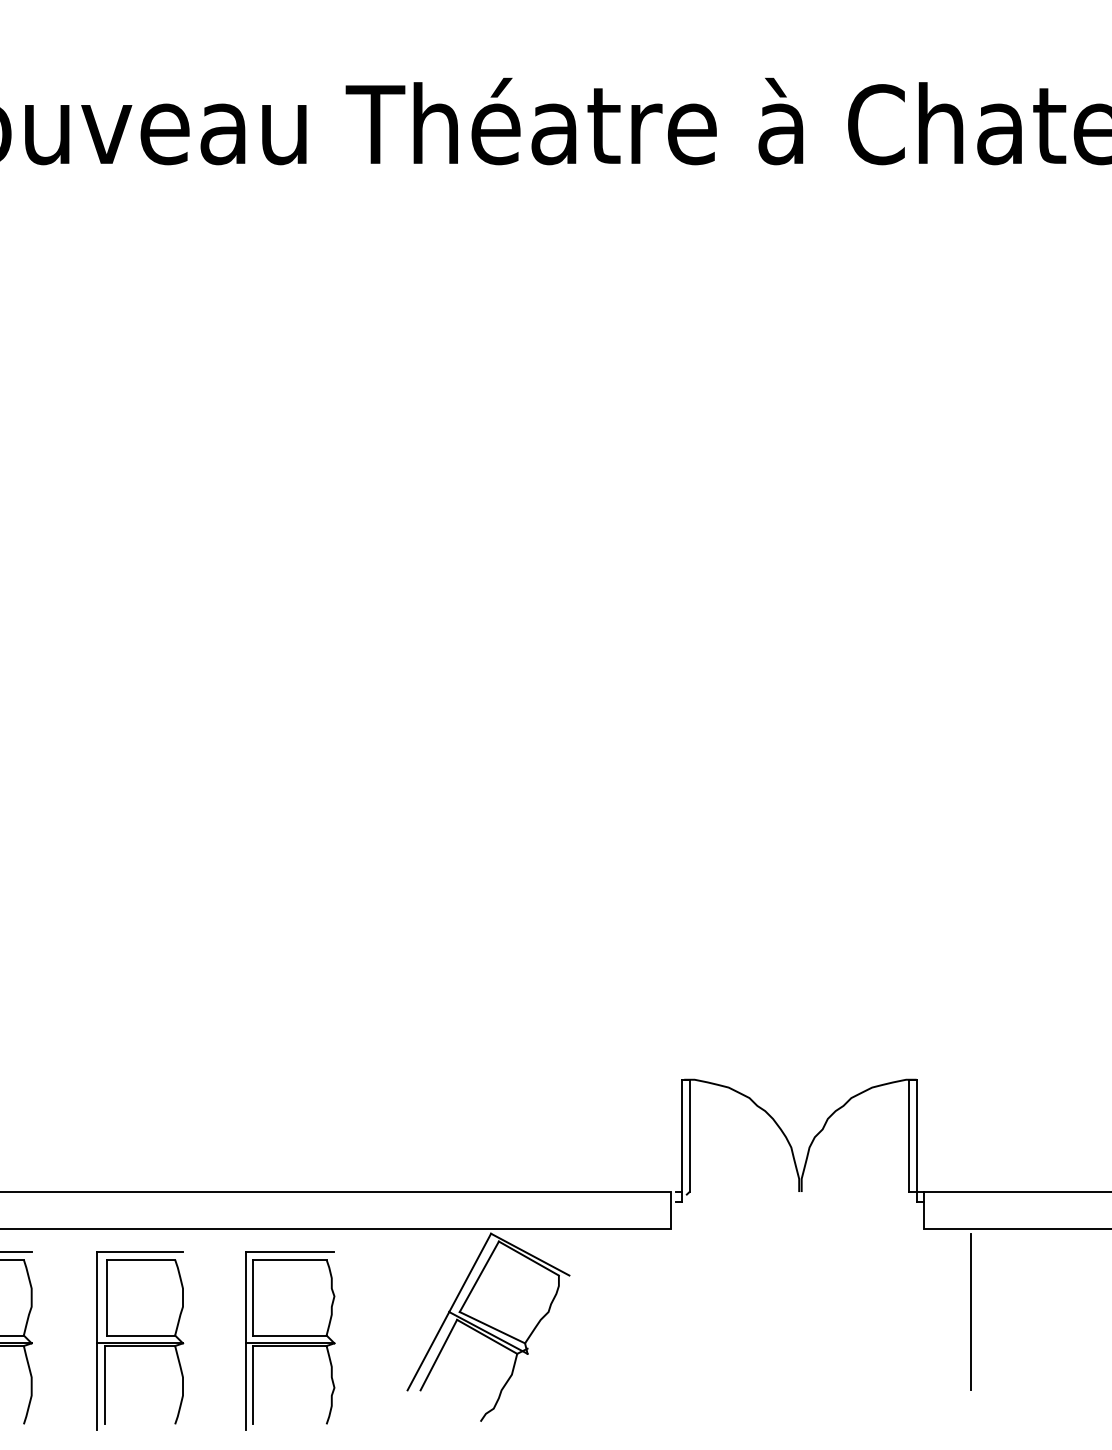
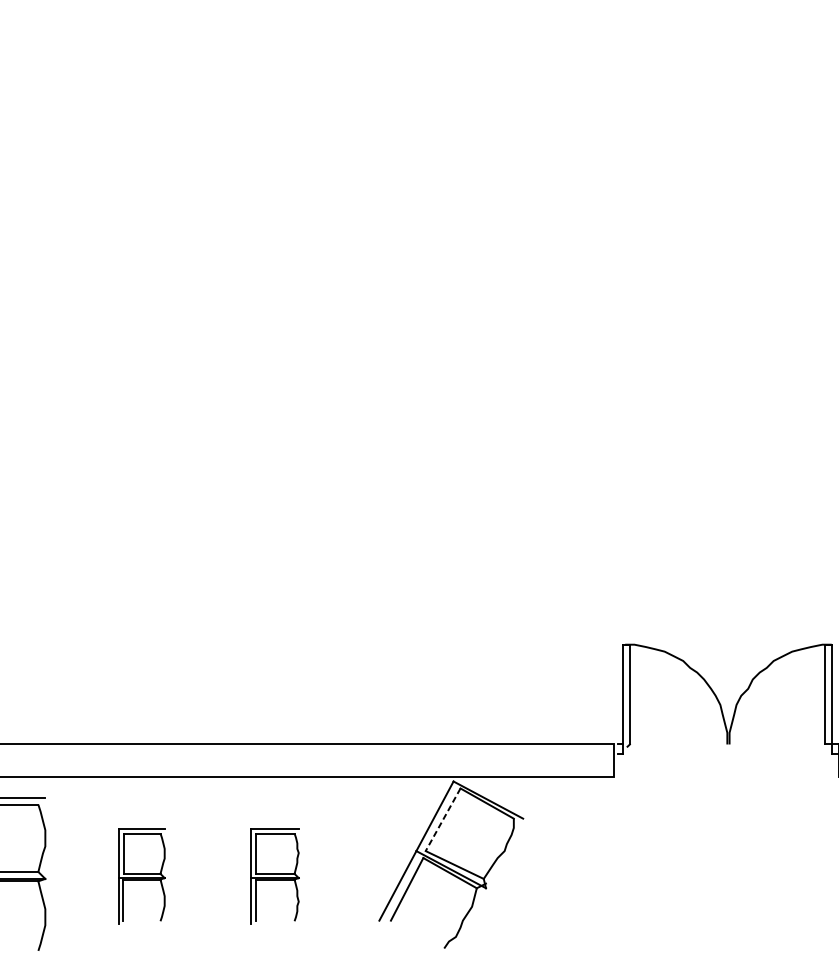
line: (479, 1277) -> (443, 820), solid -> dashed
part: (140, 1340) -> (142, 876), size x0.6
part: (290, 1340) -> (275, 876), size x0.6

